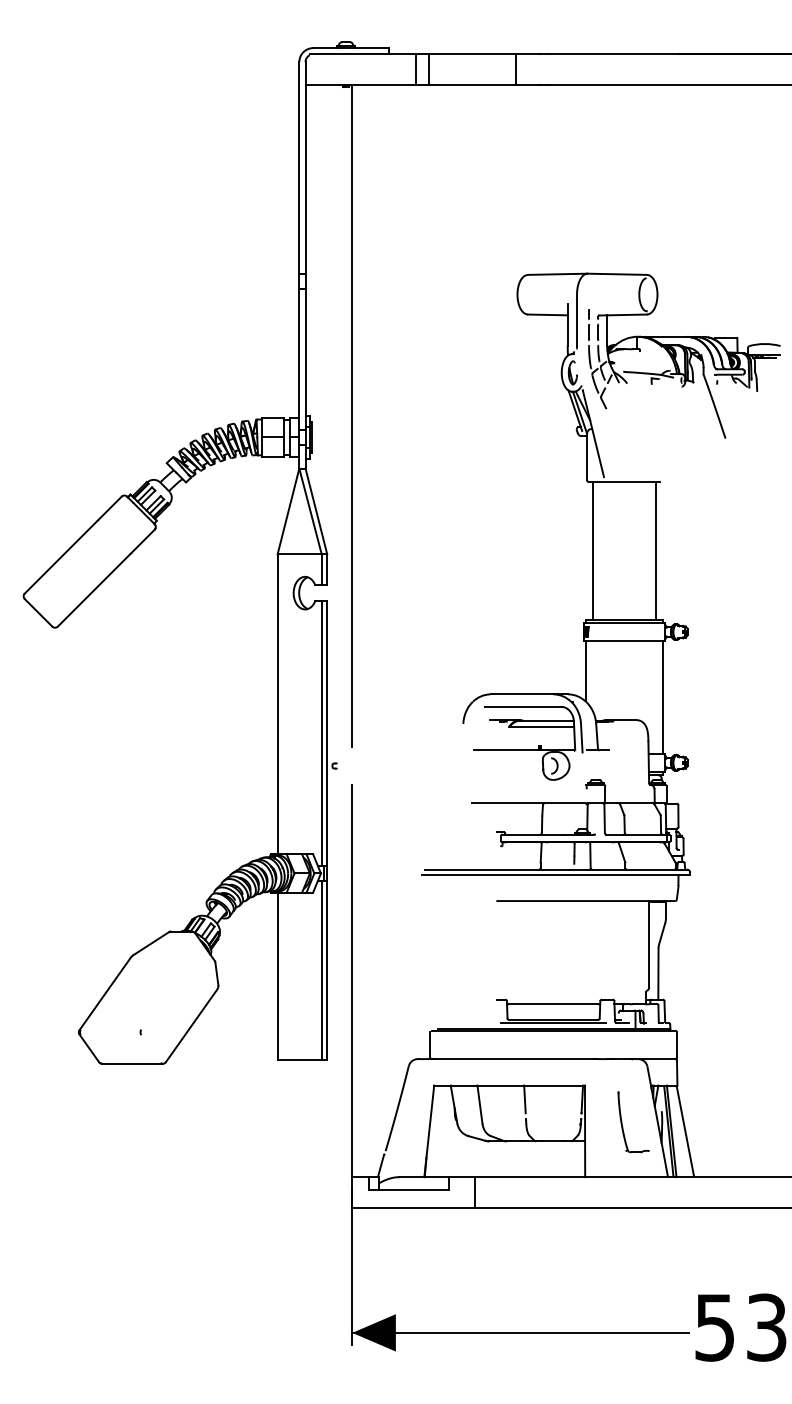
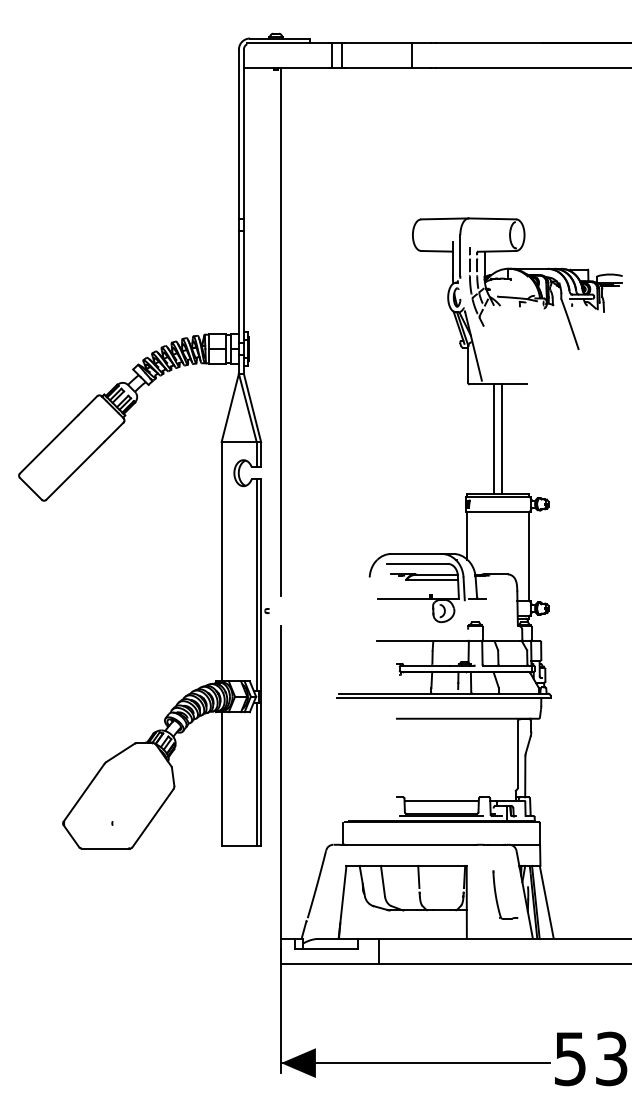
line: (593, 550) -> (494, 439), moved
line: (655, 550) -> (502, 439), moved

